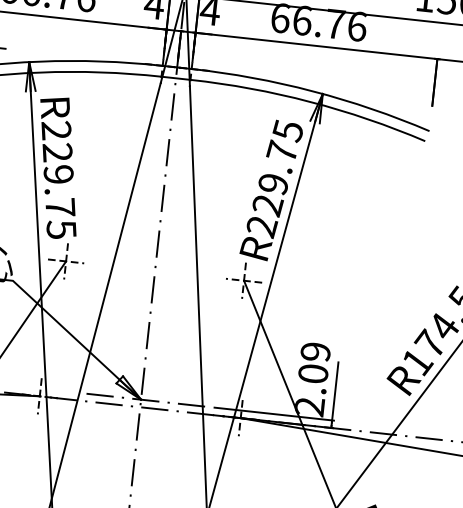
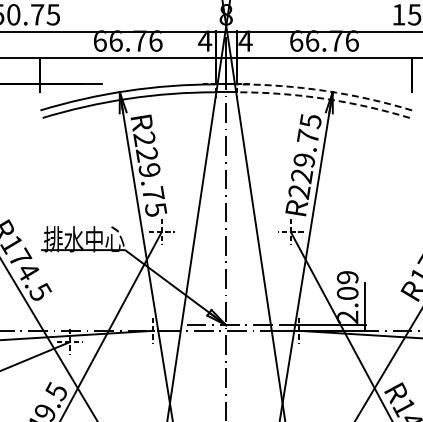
arc: (313, 90) -> (325, 90), solid -> dashed
arc: (310, 101) -> (324, 98), solid -> dashed

